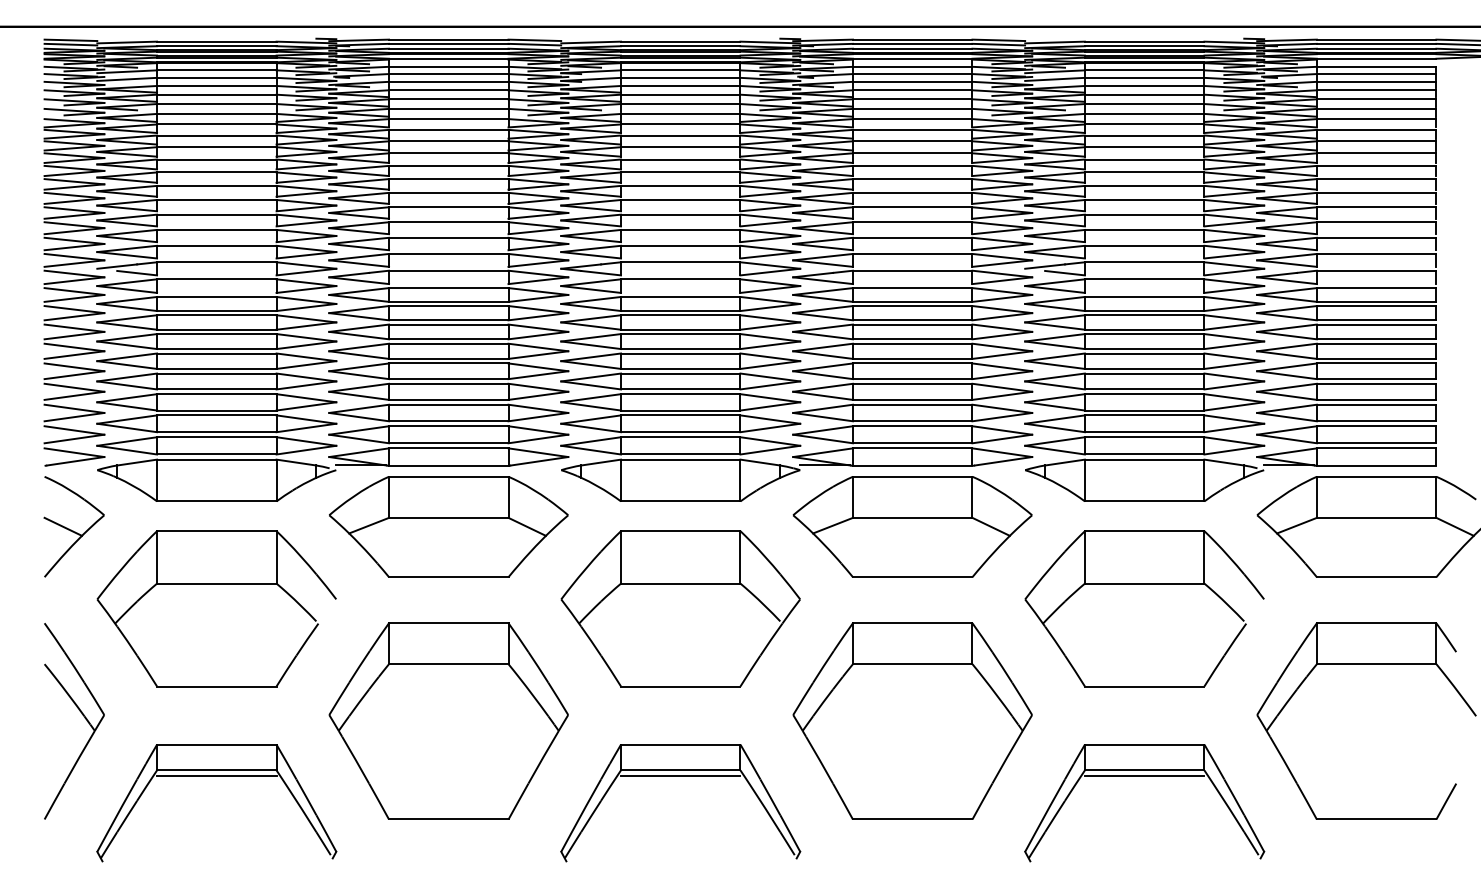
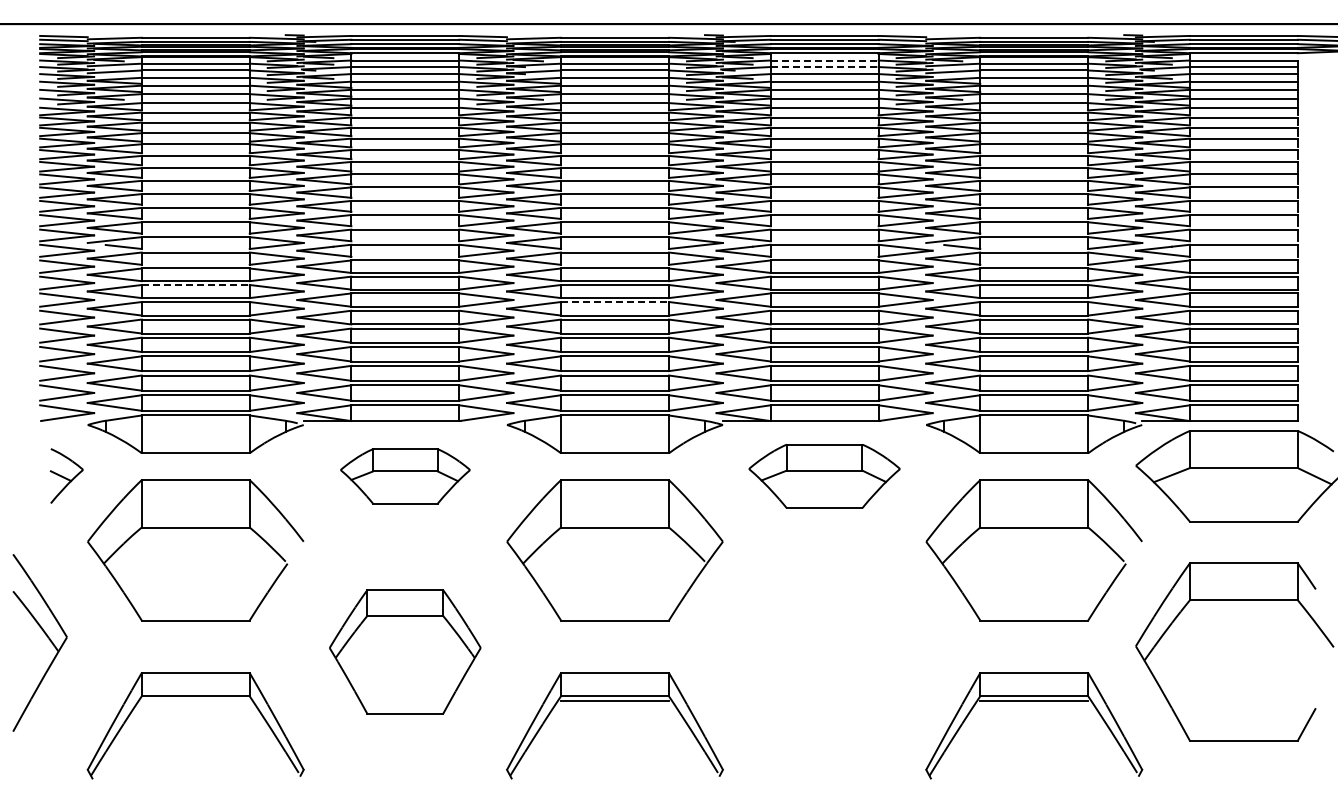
line: (912, 66) -> (824, 60), solid -> dashed
line: (912, 74) -> (824, 67), solid -> dashed
line: (217, 315) -> (196, 285), solid -> dashed
line: (681, 334) -> (615, 302), solid -> dashed
part: (73, 526) -> (66, 475), size x0.6
part: (448, 527) -> (405, 476), size x0.6
part: (912, 527) -> (824, 476), size x0.7
part: (80, 713) -> (45, 635), moved
part: (447, 720) -> (404, 651), size x0.7
part: (912, 720) -> (824, 651), removed
line: (216, 776) -> (195, 701), removed

